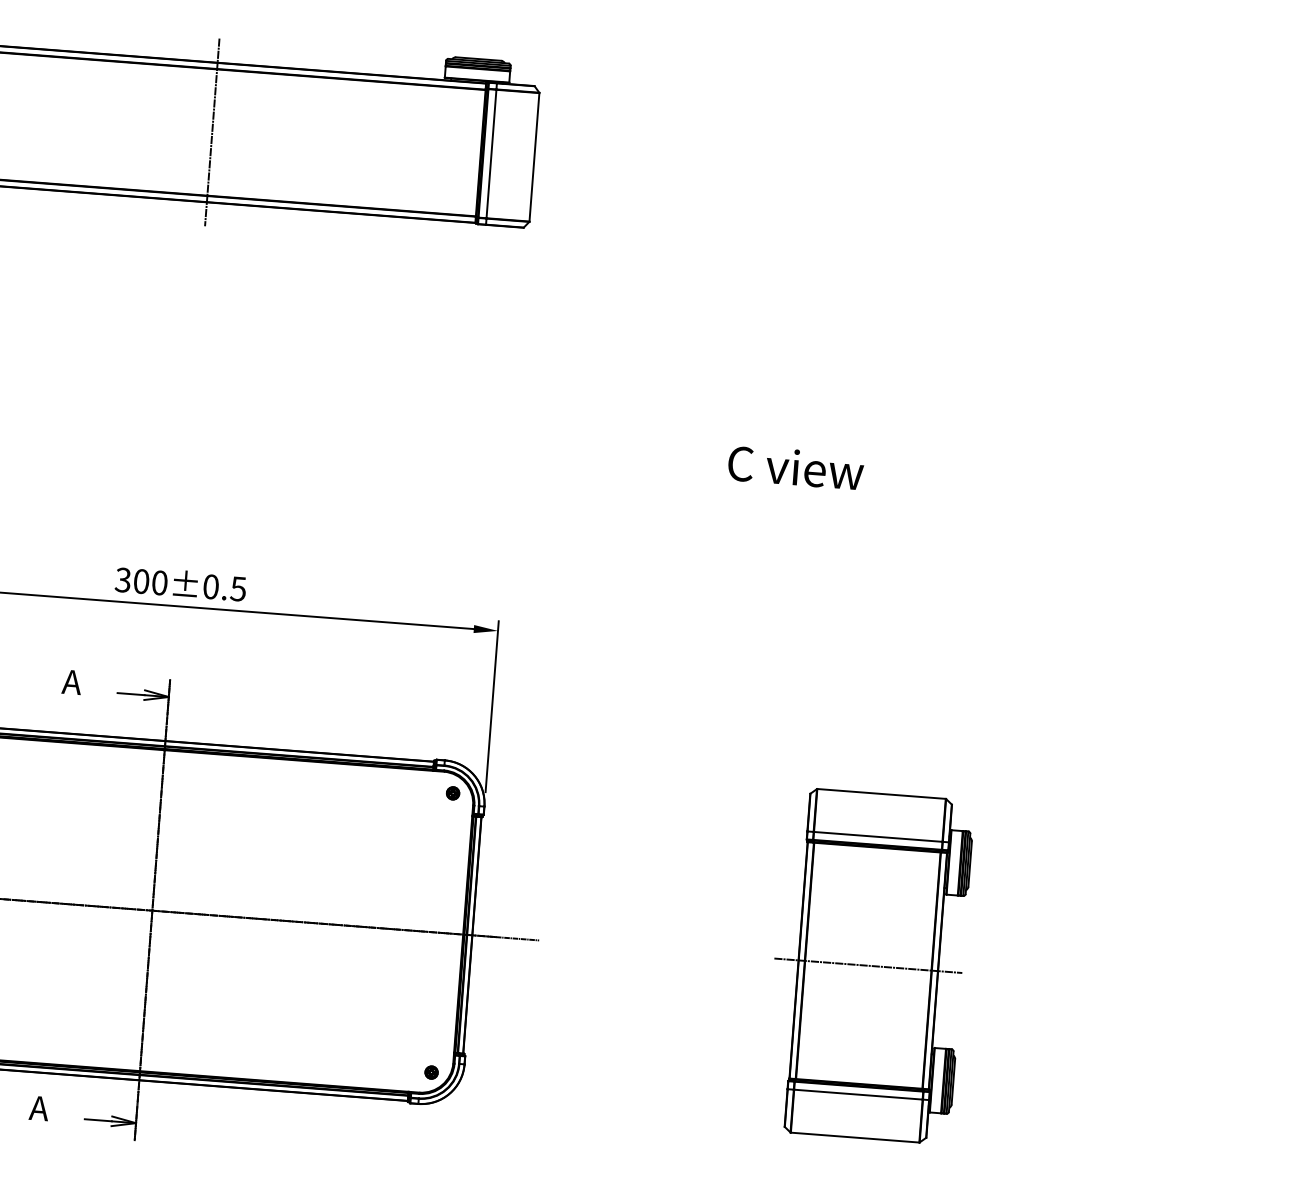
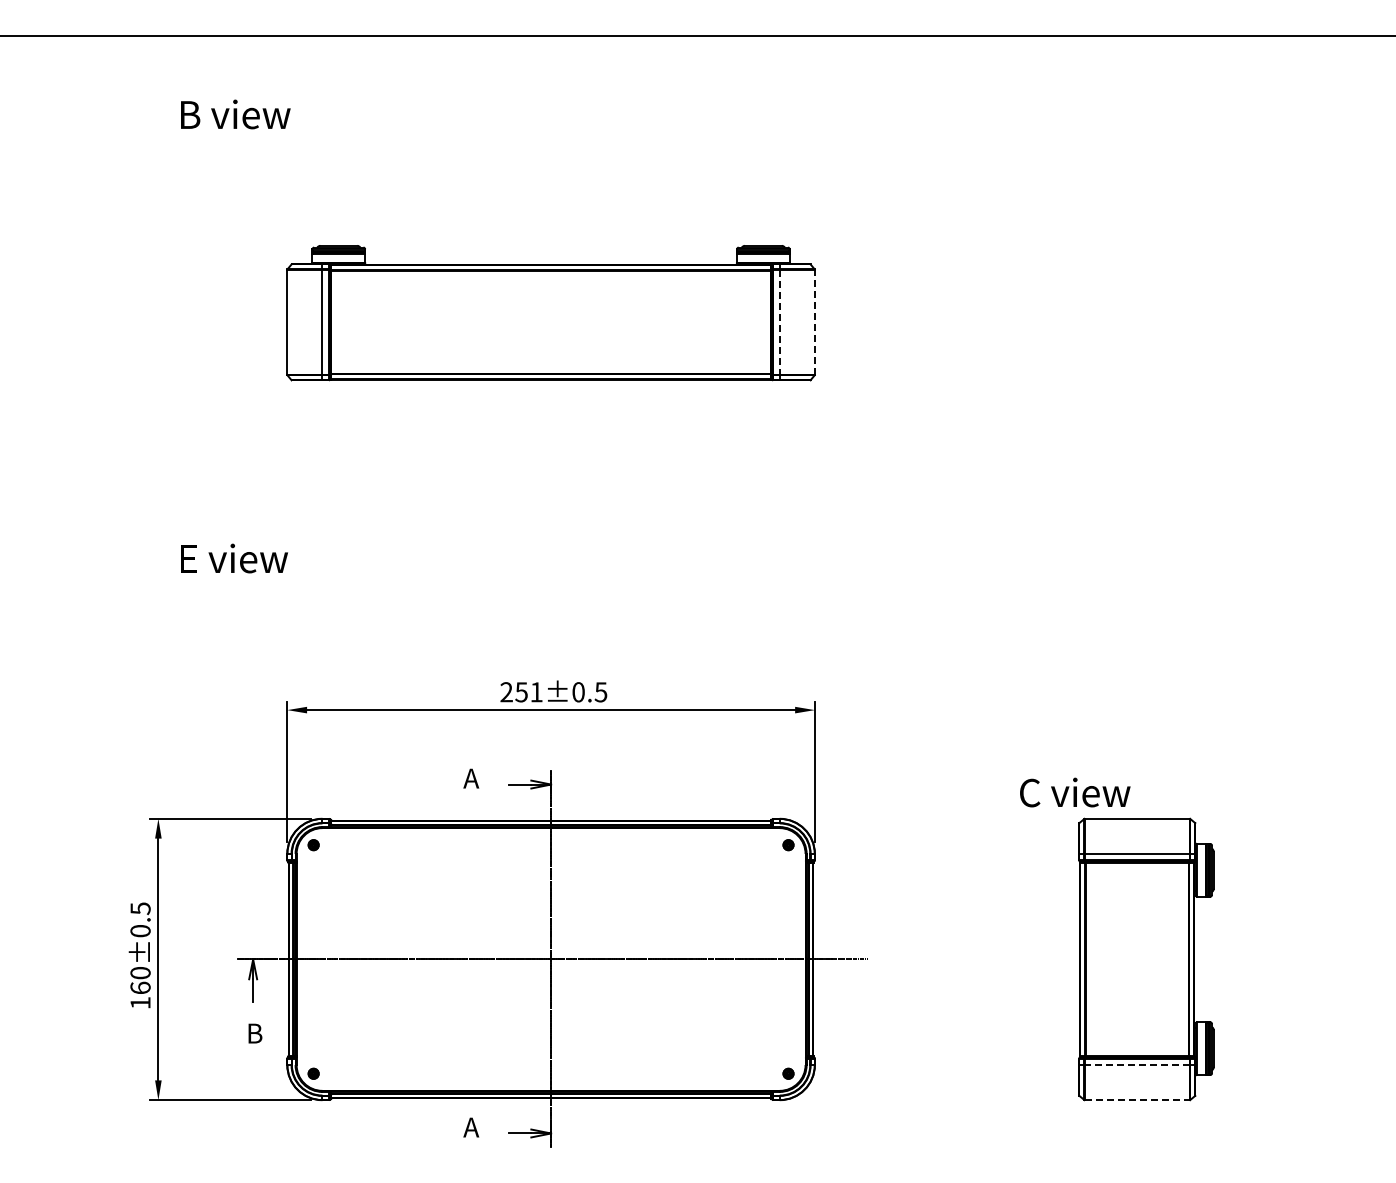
line: (212, 132) -> (551, 322), removed
line: (491, 154) -> (779, 322), solid -> dashed
line: (533, 157) -> (814, 322), solid -> dashed
text: (796, 467) -> (1075, 792), moved
text: (141, 581) -> (521, 692), 300±0.5 -> 251±0.5
line: (868, 965) -> (1137, 959), removed
line: (858, 1095) -> (1137, 1065), solid -> dashed
line: (855, 1138) -> (1137, 1100), solid -> dashed

